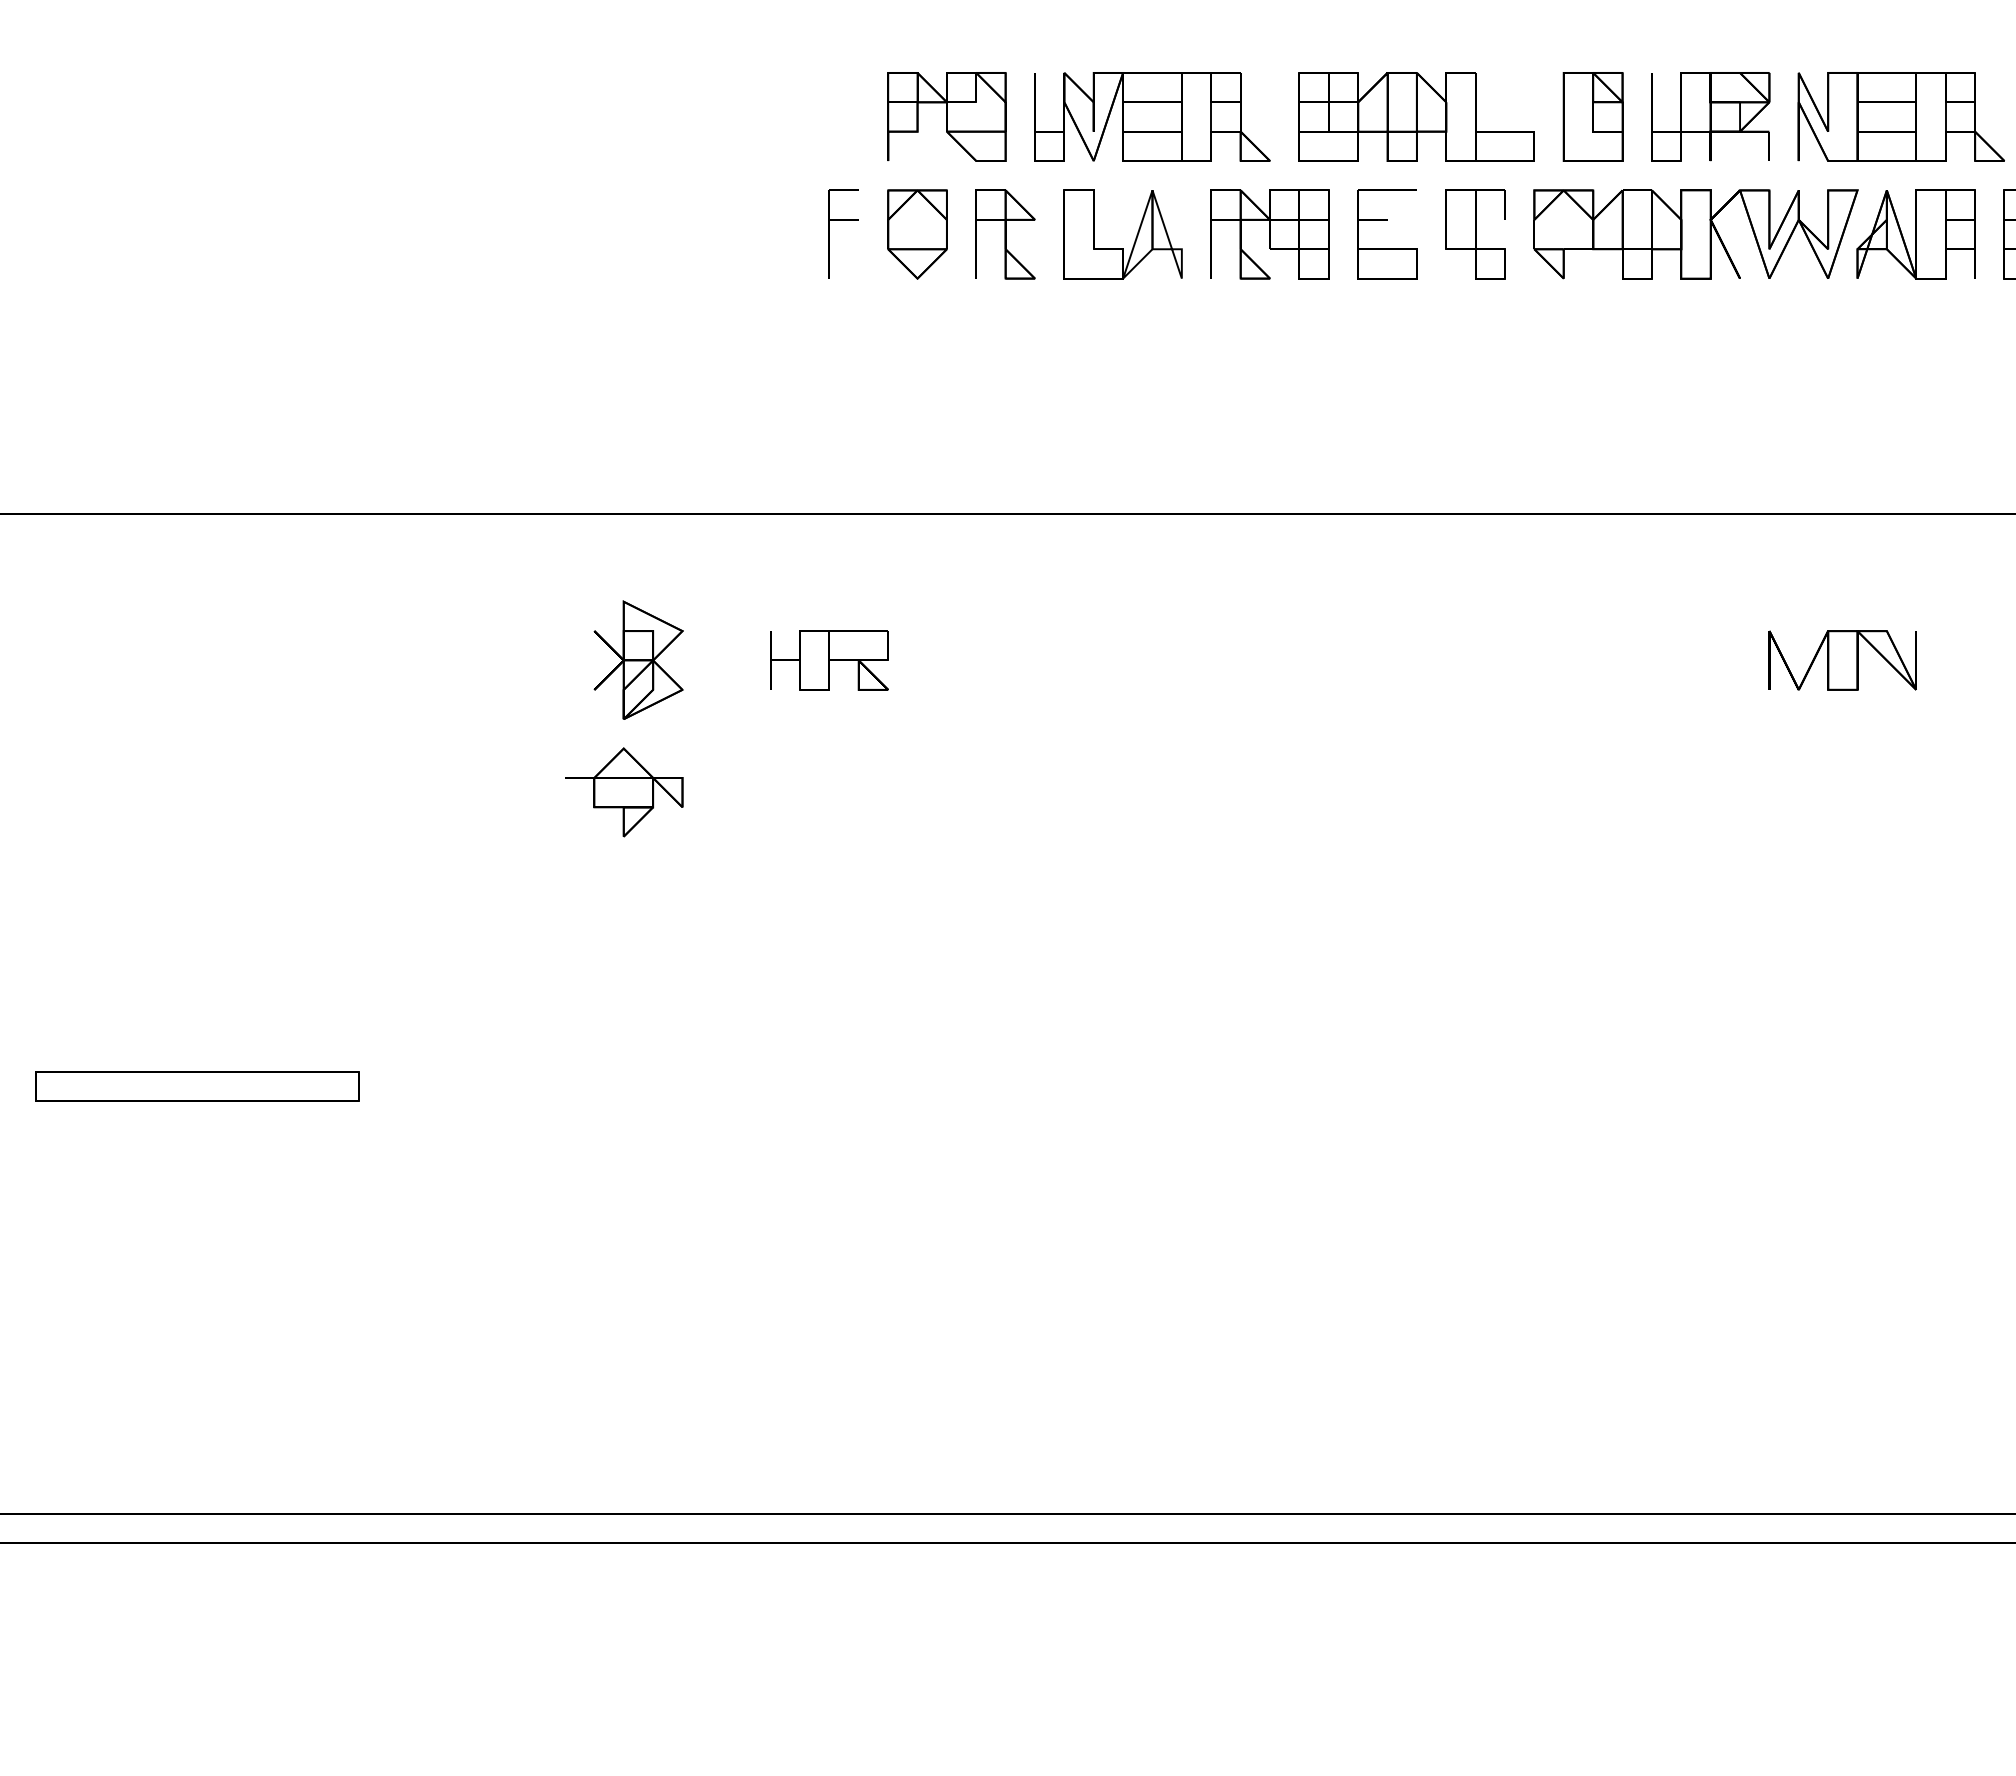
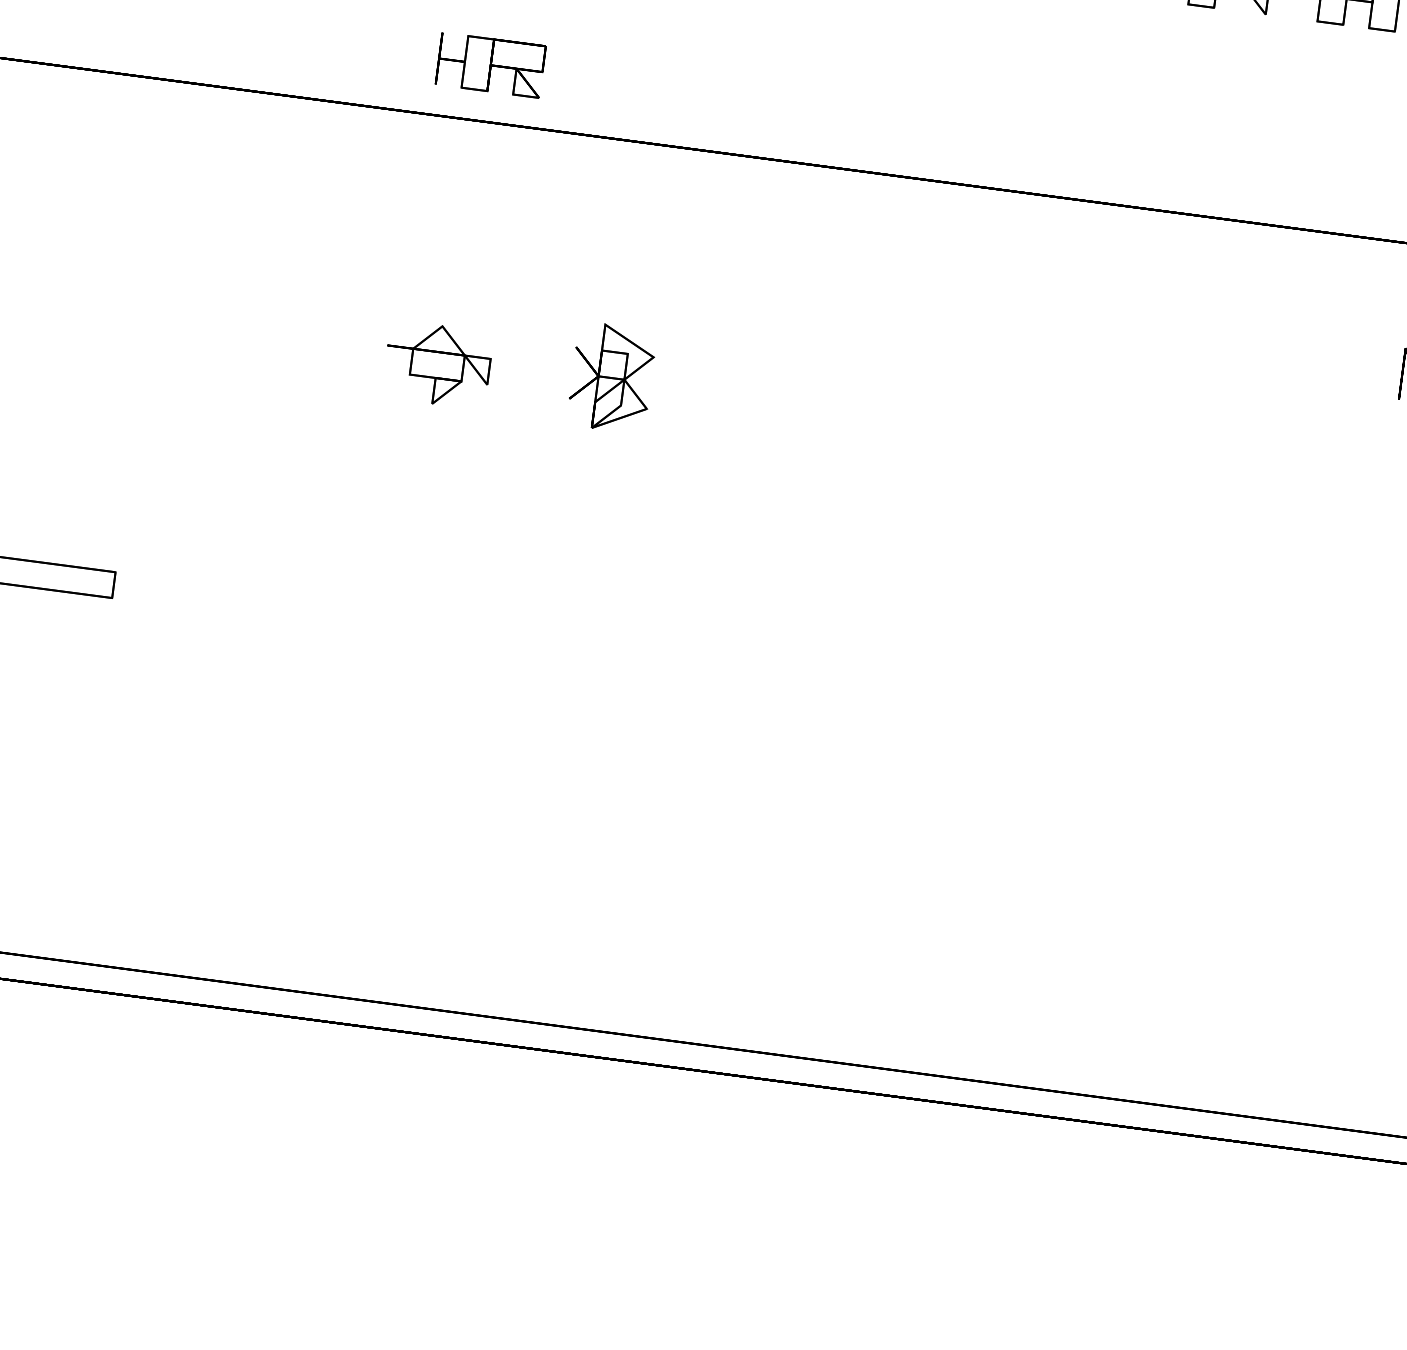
part: (638, 659) -> (611, 377), moved
part: (829, 660) -> (490, 65), moved
part: (624, 792) -> (438, 365), moved

